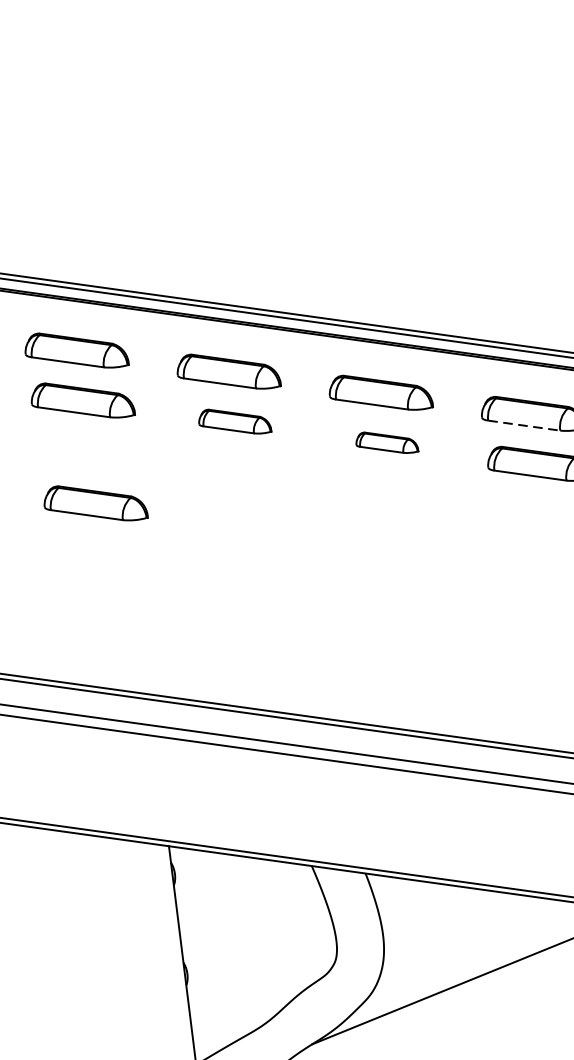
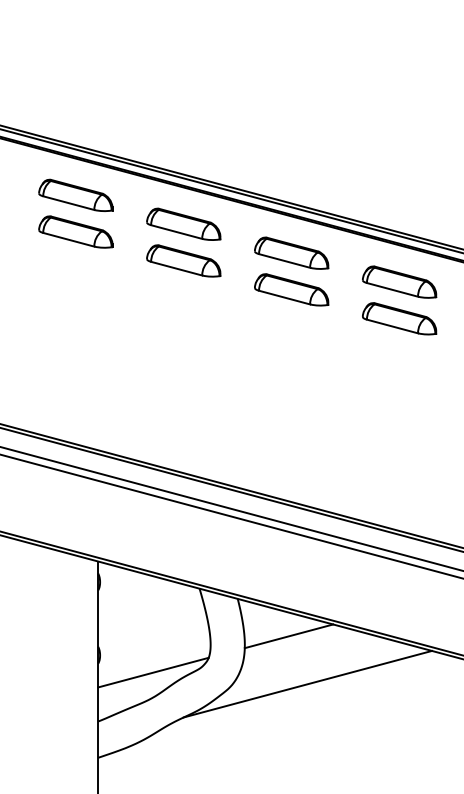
part: (234, 421) -> (183, 260), size x1.43
line: (525, 426) -> (393, 290), dashed -> solid
part: (386, 442) -> (291, 289), size x1.67
part: (94, 502) -> (75, 306), removed
line: (441, 916) -> (288, 636), added
line: (263, 988) -> (153, 672), added

